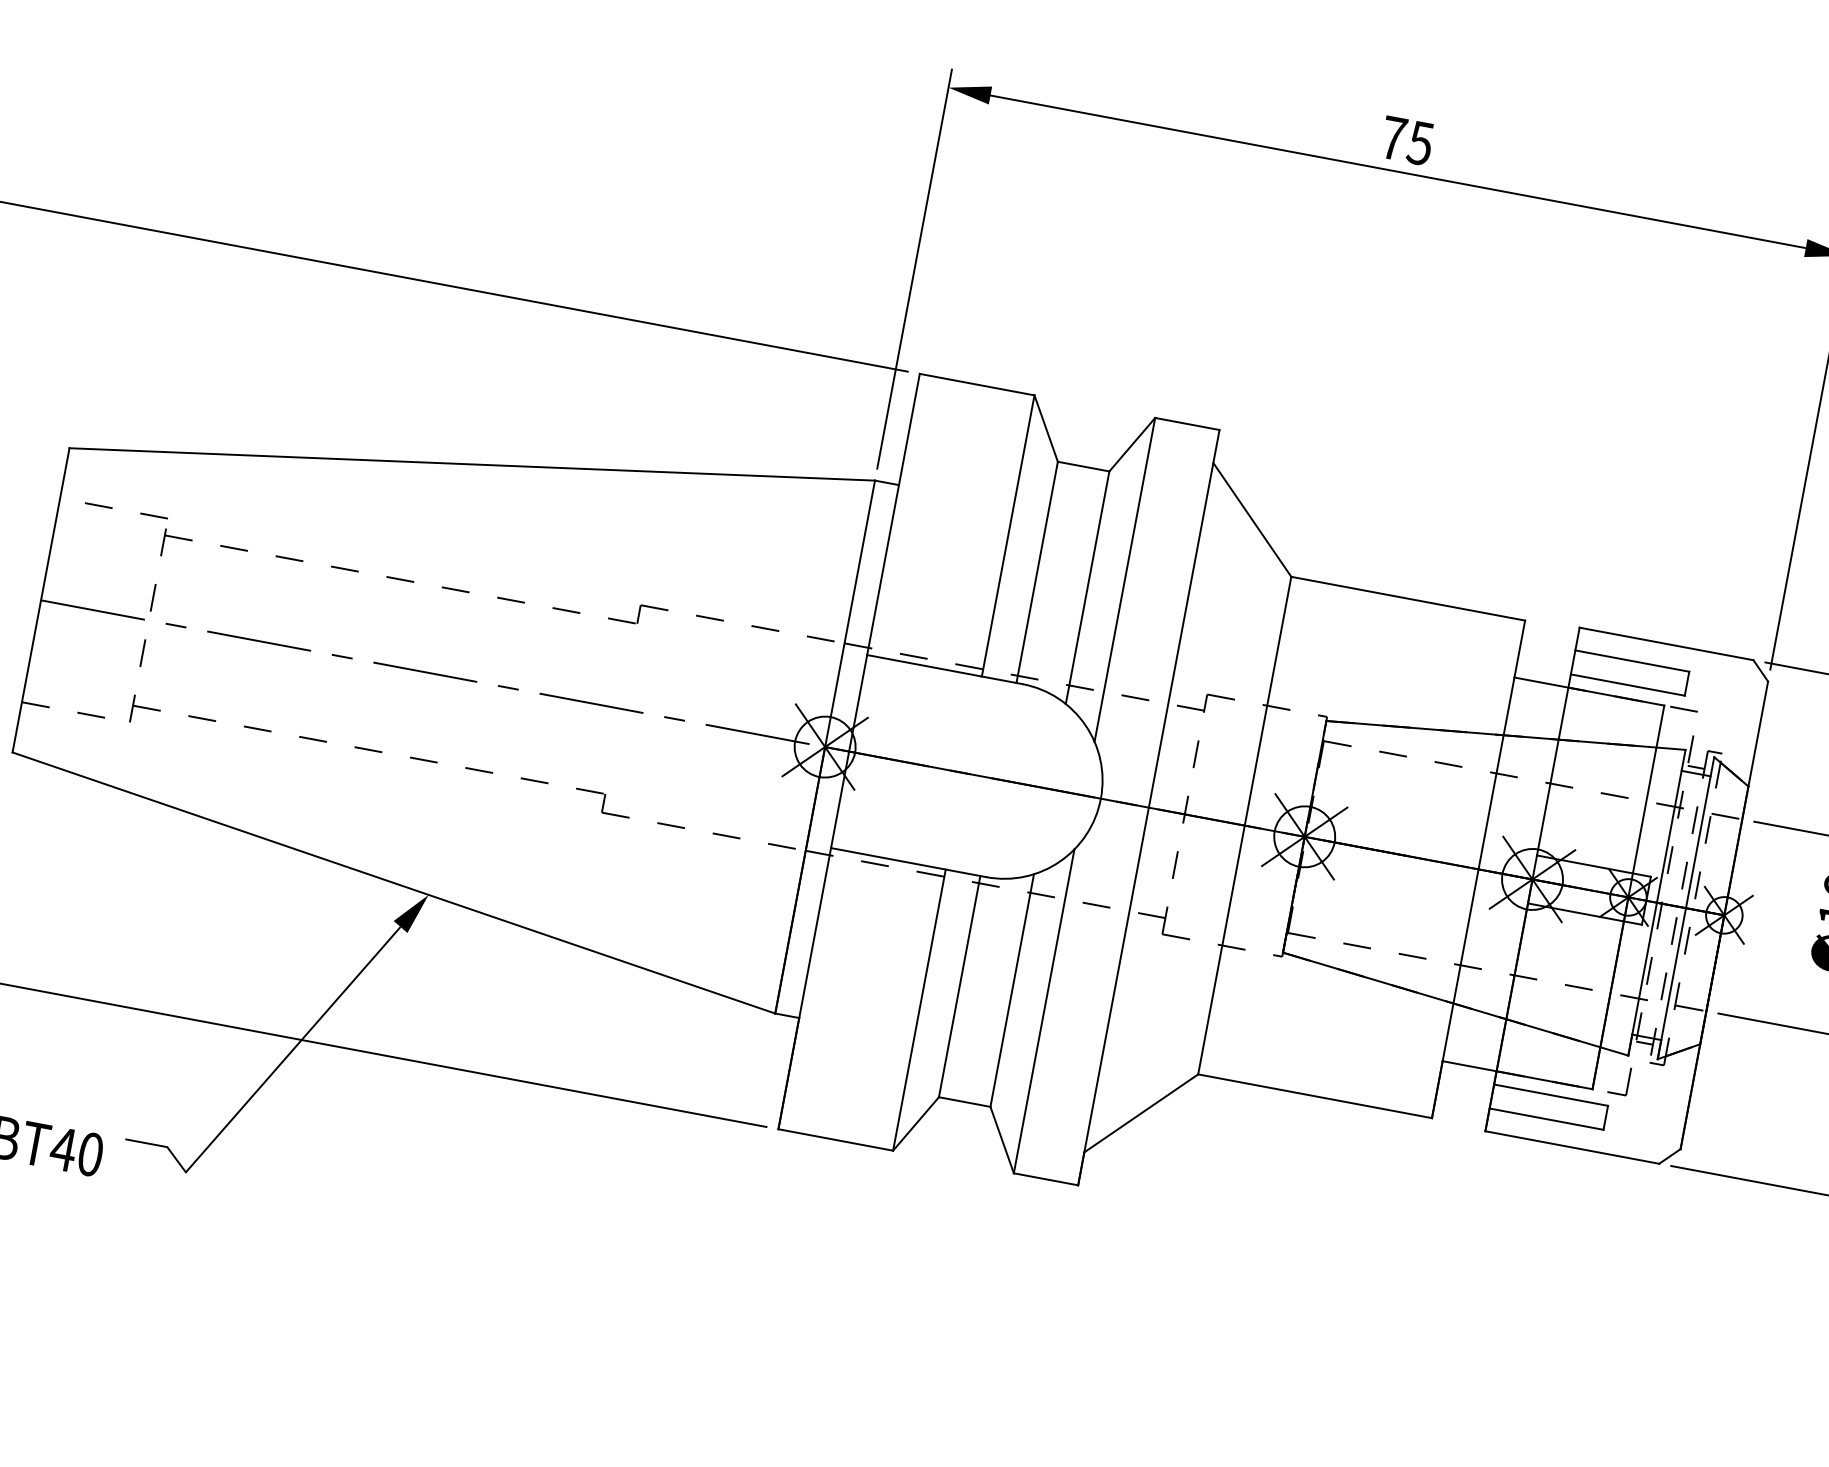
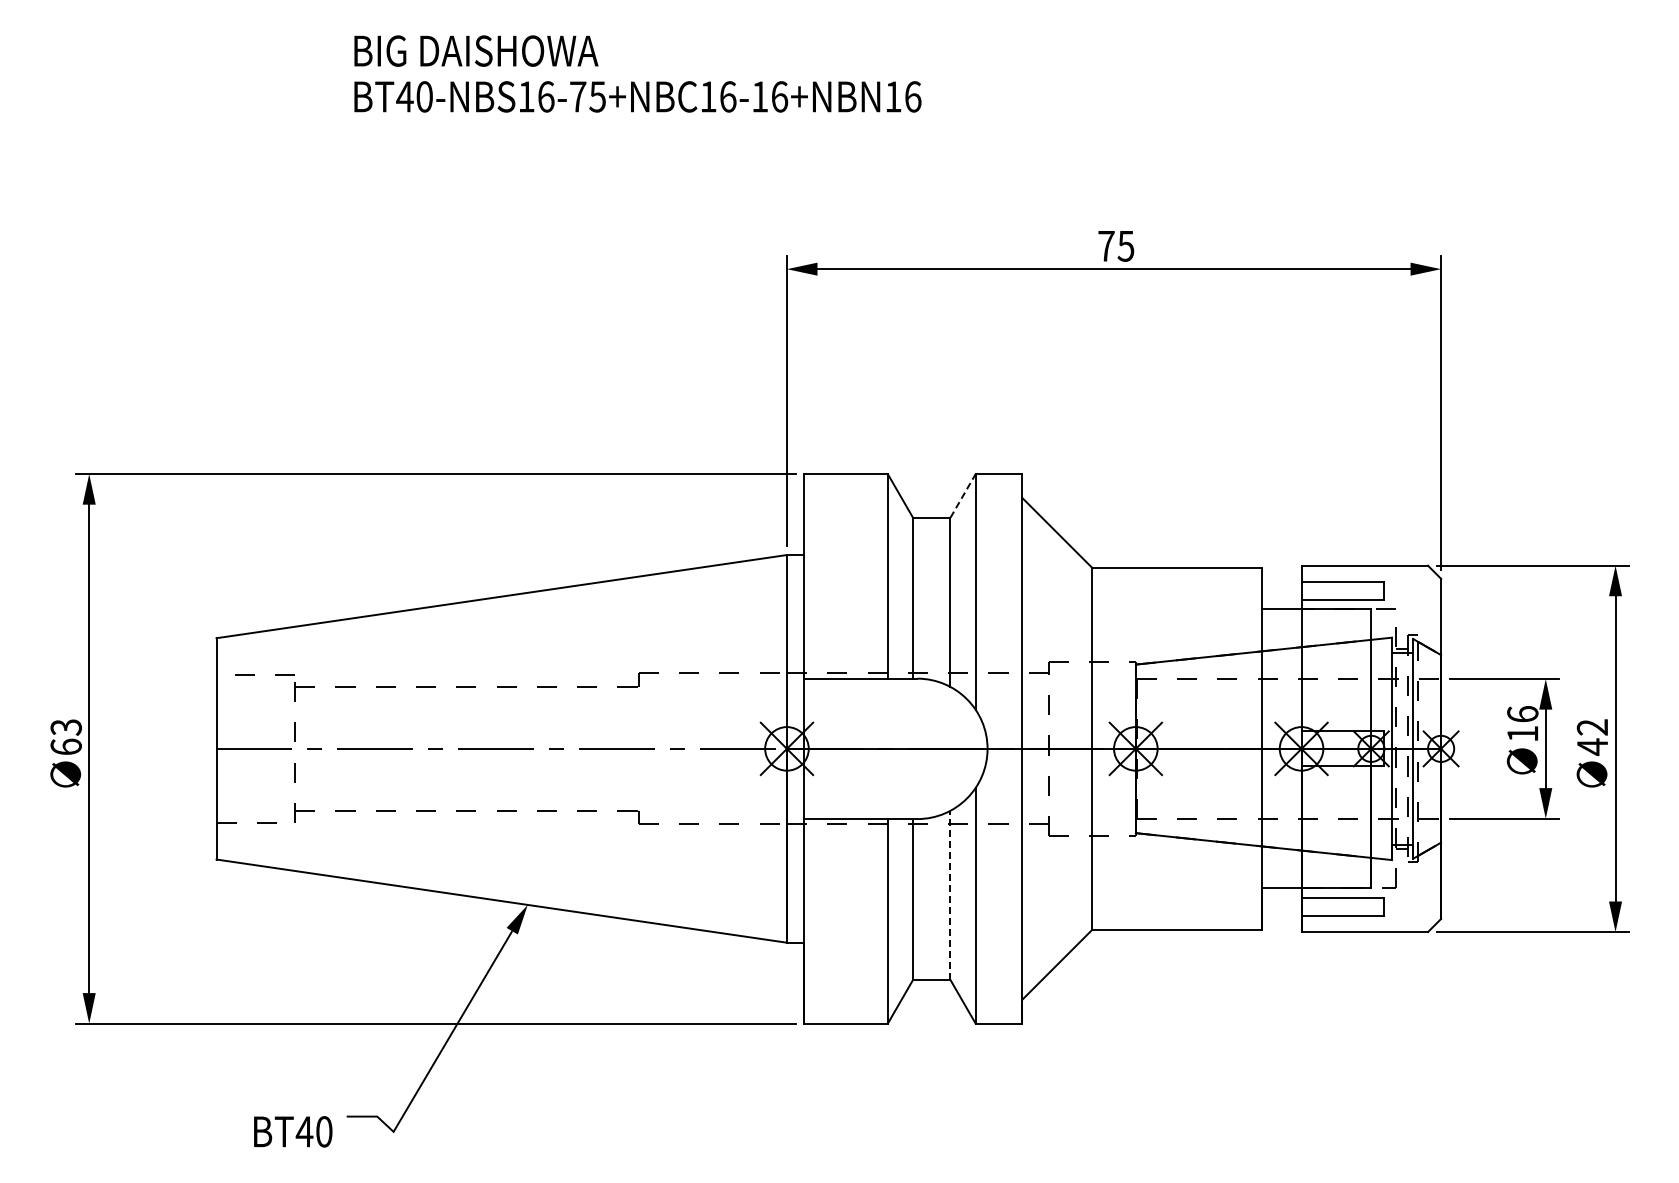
line: (1132, 444) -> (963, 495), solid -> dashed
line: (1012, 990) -> (950, 895), solid -> dashed

